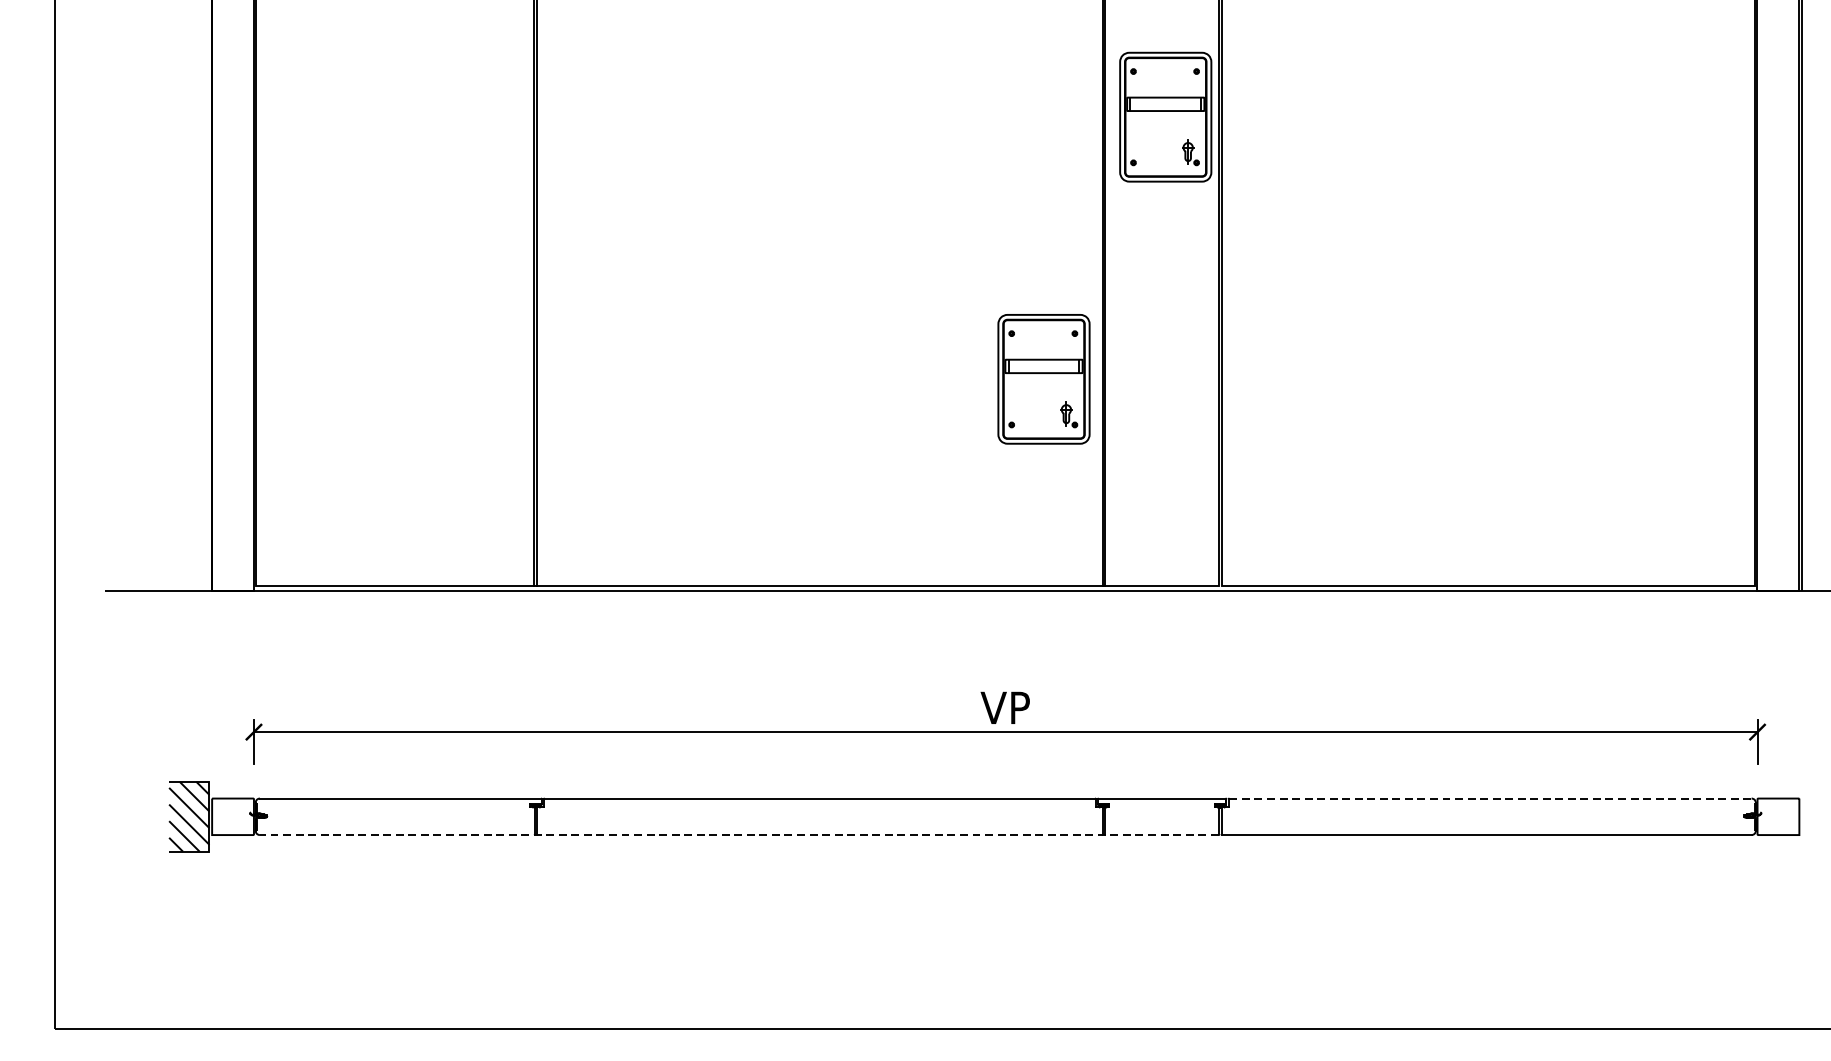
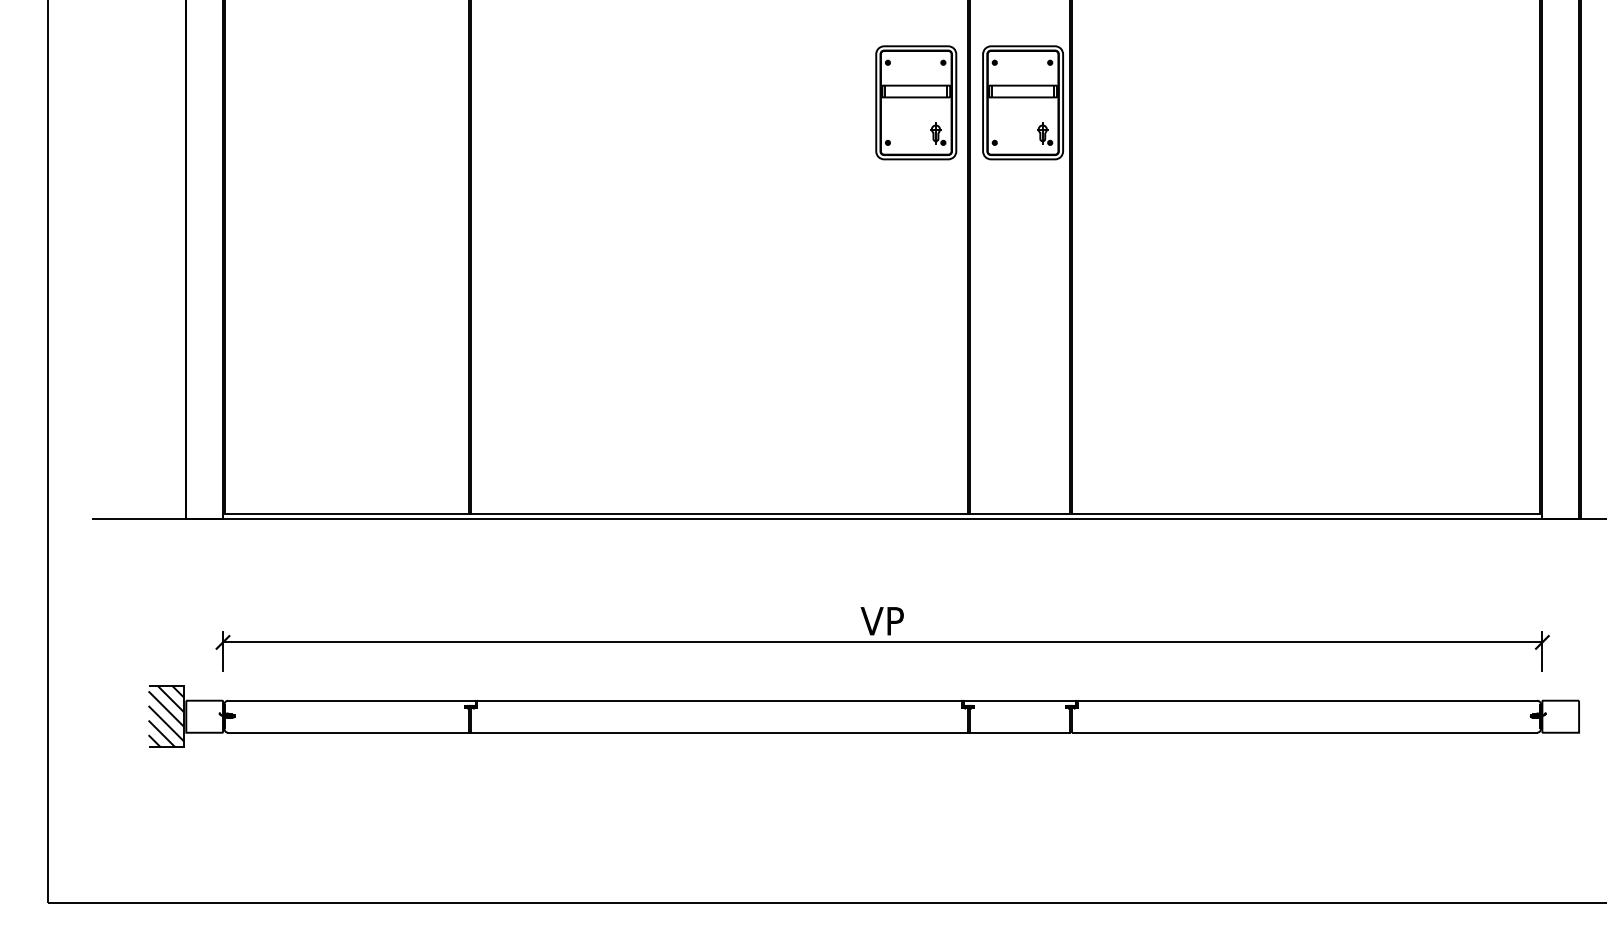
part: (1044, 378) -> (916, 102), moved
line: (1490, 798) -> (1308, 700), dashed -> solid
line: (738, 834) -> (648, 732), dashed -> solid

